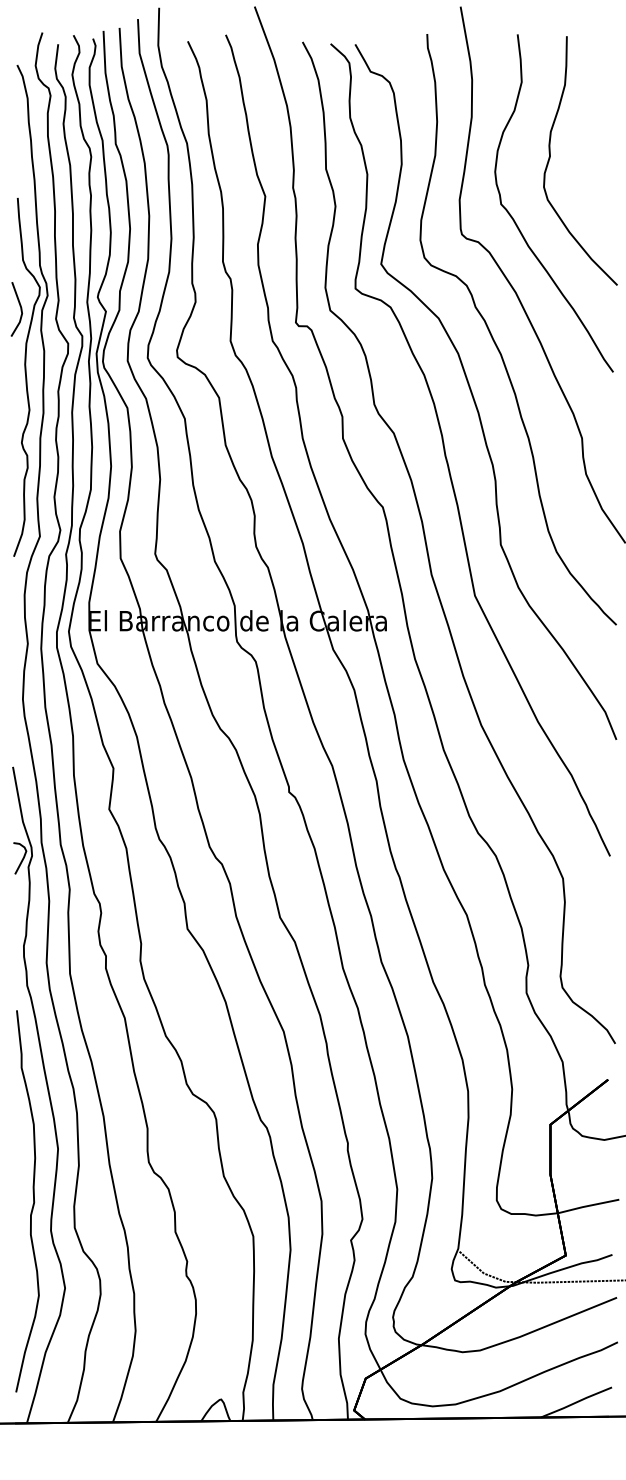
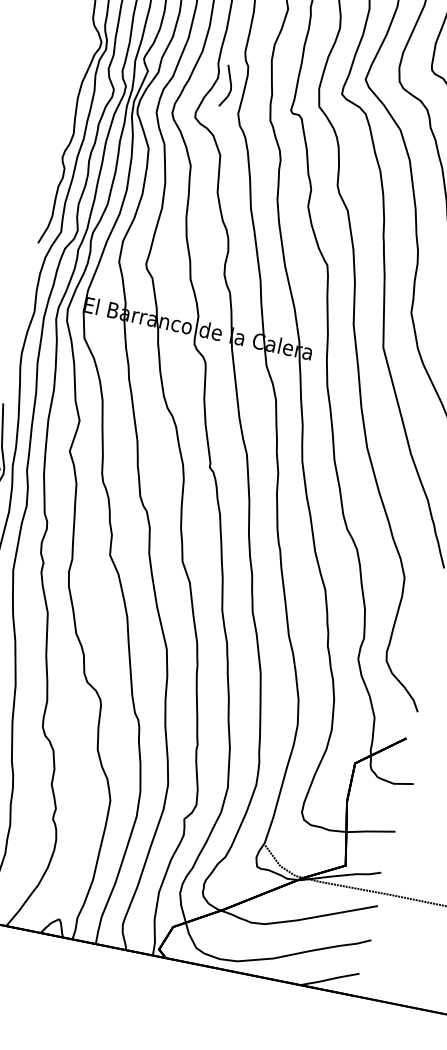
line: (20, 309) -> (230, 87), moved

